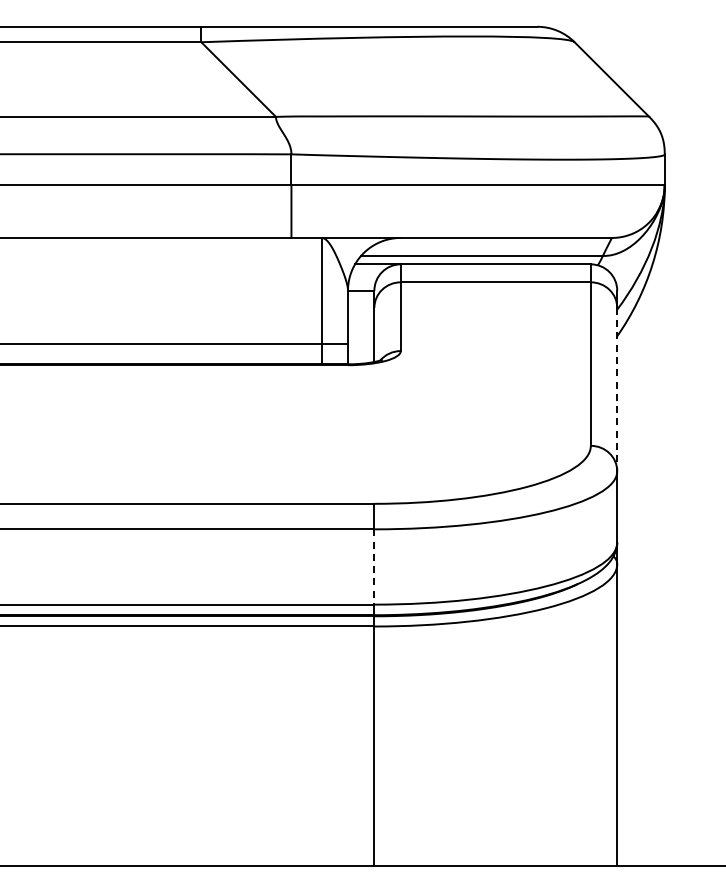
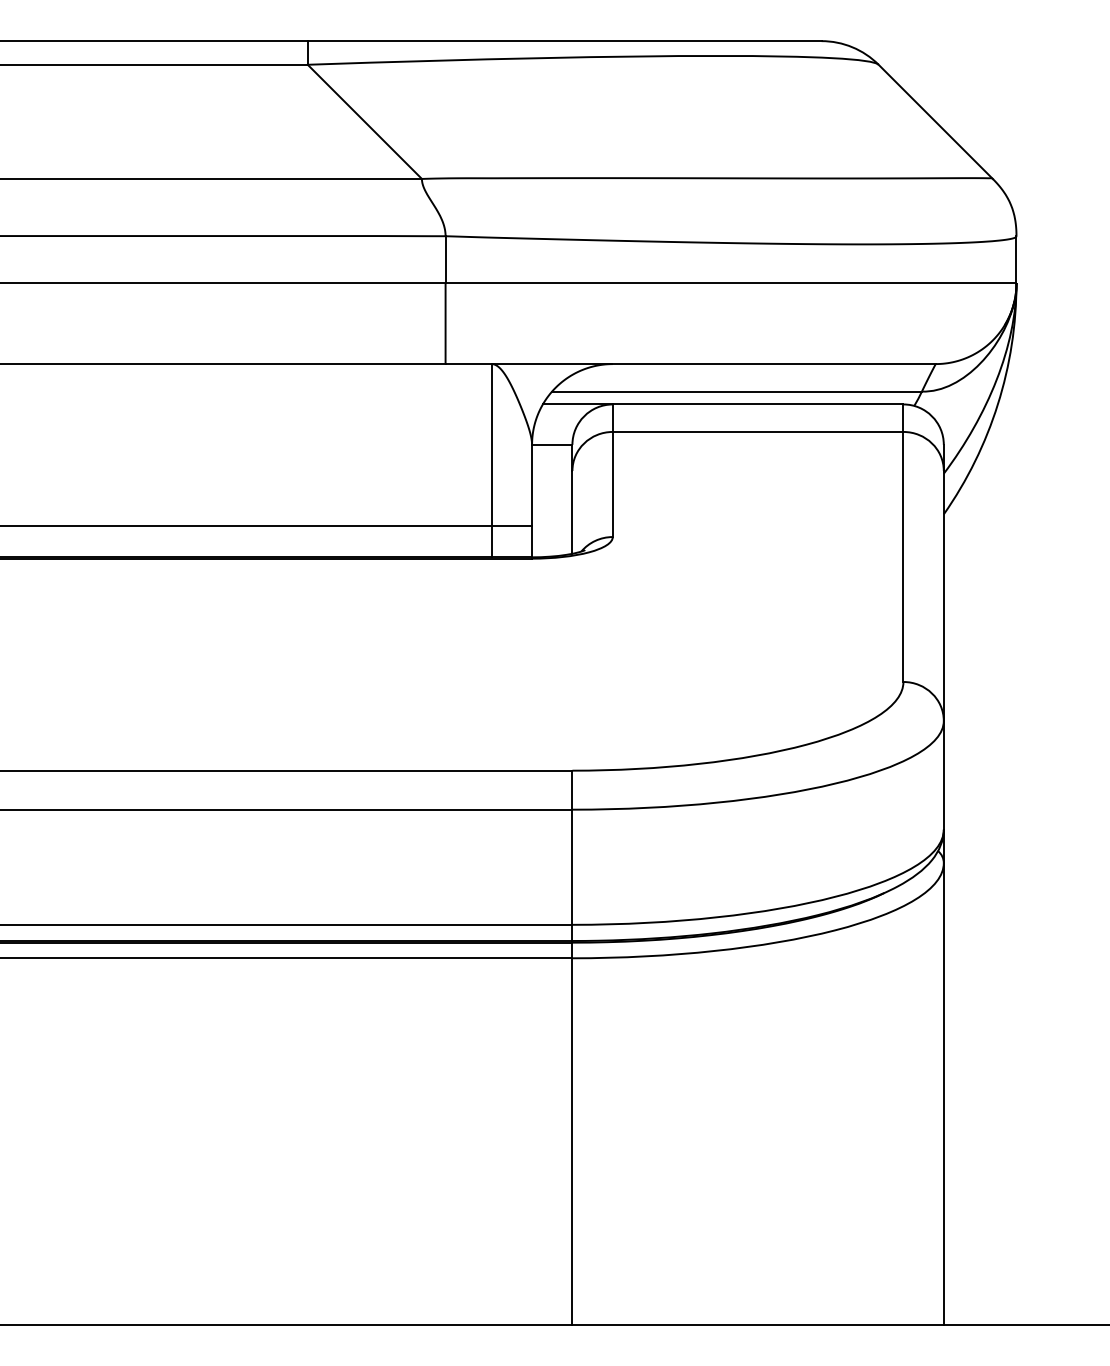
line: (617, 389) -> (944, 595), dashed -> solid
line: (374, 566) -> (572, 866), dashed -> solid

